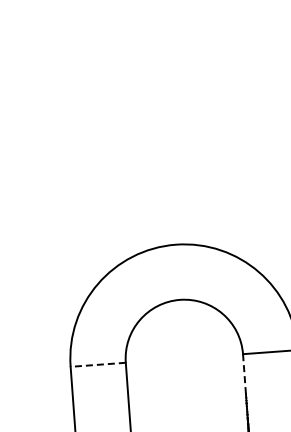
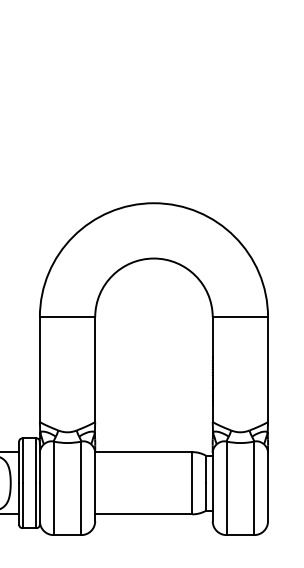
line: (98, 364) -> (67, 317), dashed -> solid
line: (244, 374) -> (212, 337), dashed -> solid

